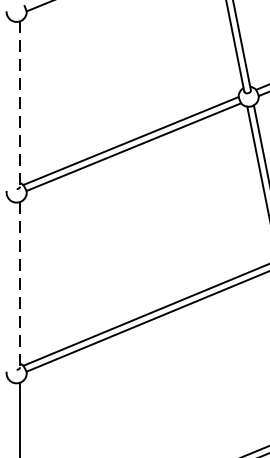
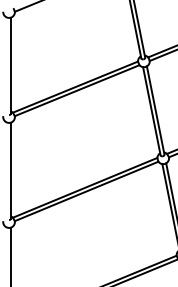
line: (20, 103) -> (11, 65), dashed -> solid
line: (20, 284) -> (11, 170), dashed -> solid

